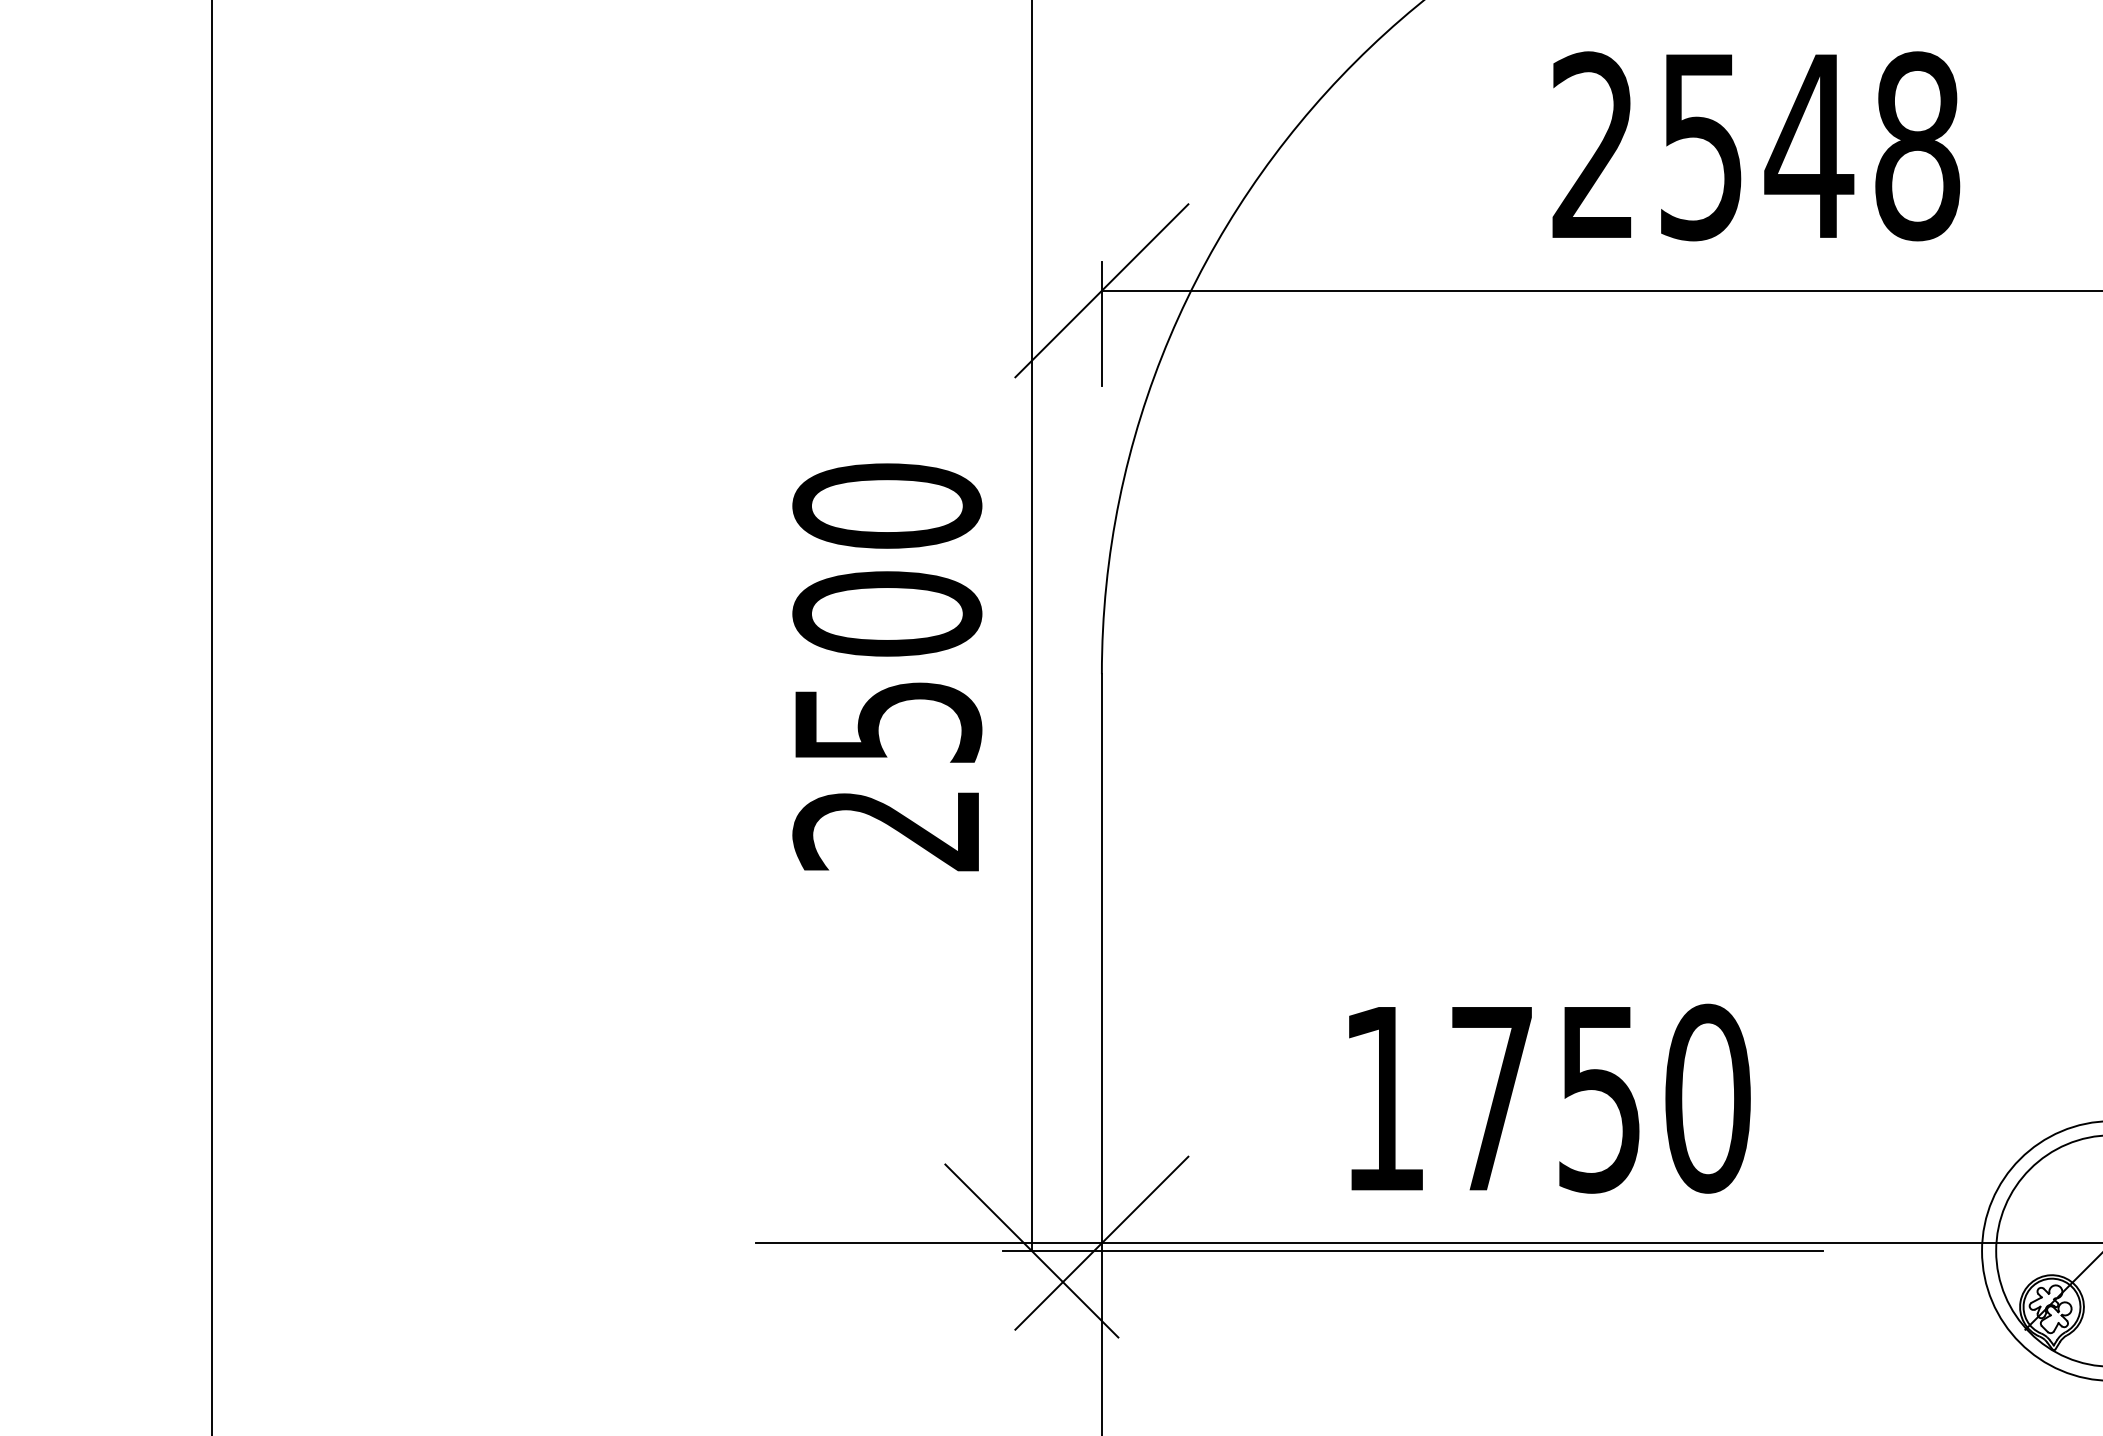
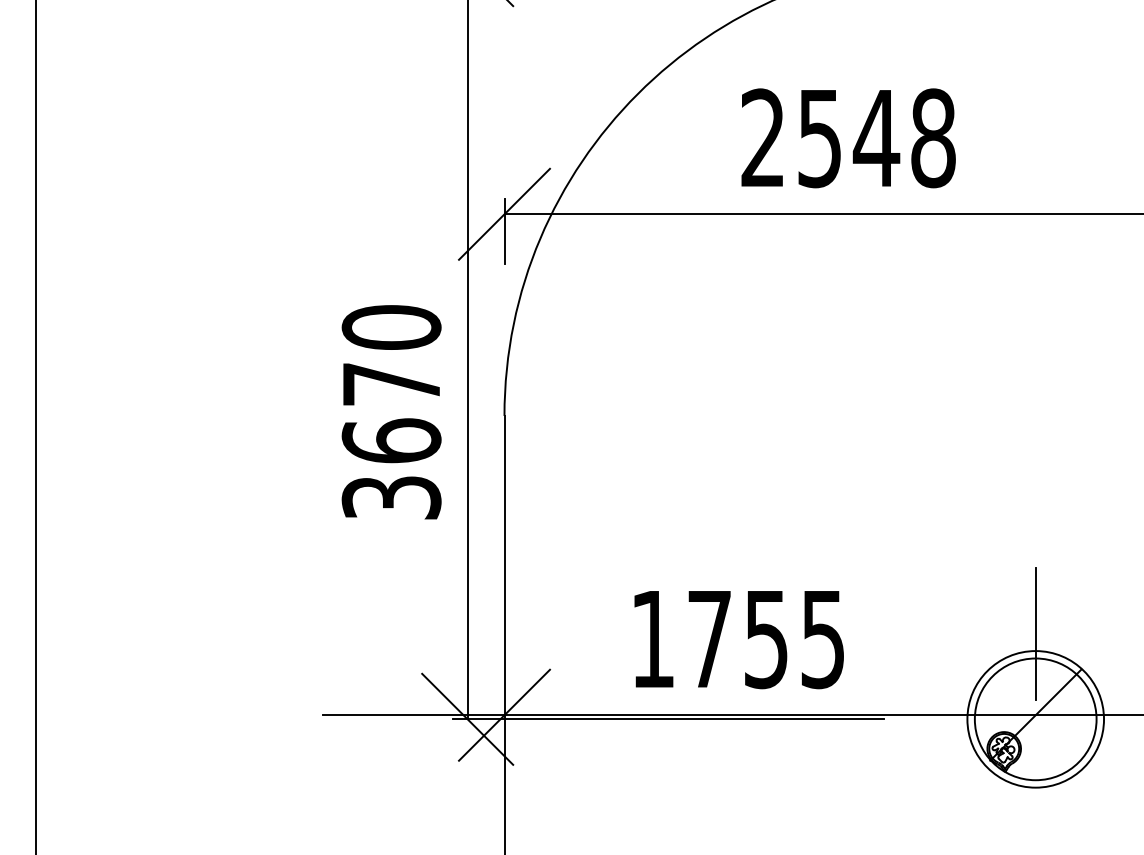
text: (887, 720) -> (391, 440), 2500 -> 3670
text: (1708, 1099) -> (823, 639), 1750 -> 1755

